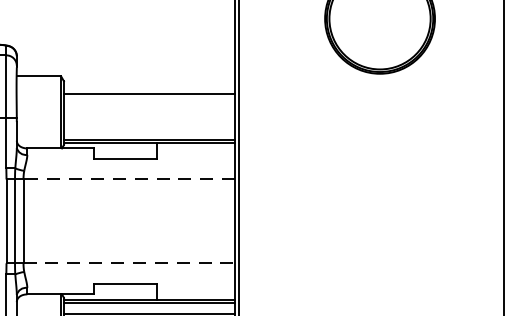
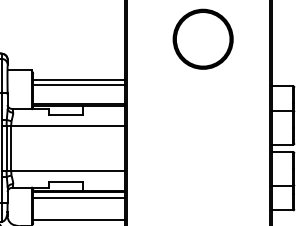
line: (150, 104) -> (79, 85), added
line: (129, 178) -> (68, 125), dashed -> solid
line: (129, 262) -> (68, 170), dashed -> solid

